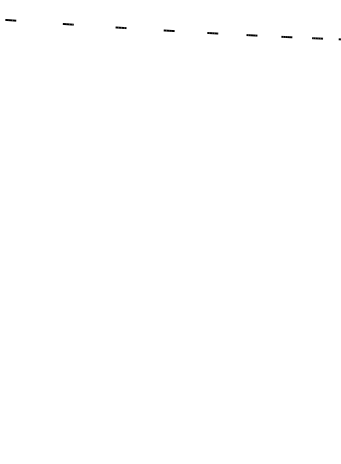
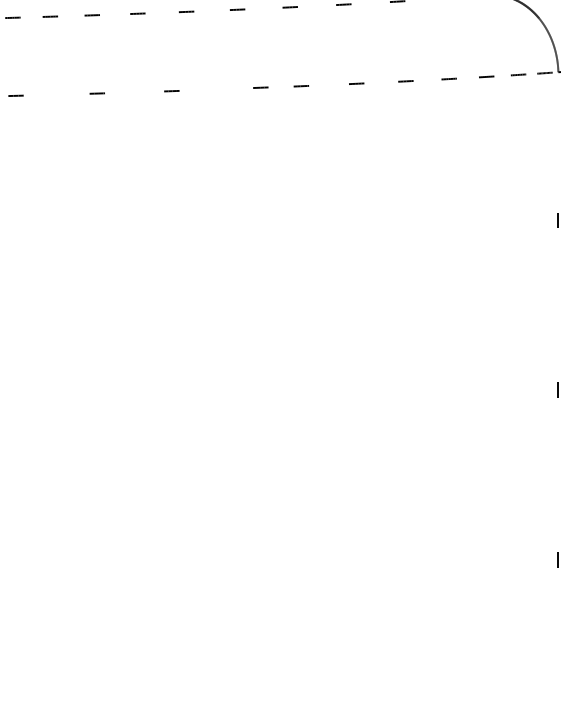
line: (168, 30) -> (260, 87), moved

